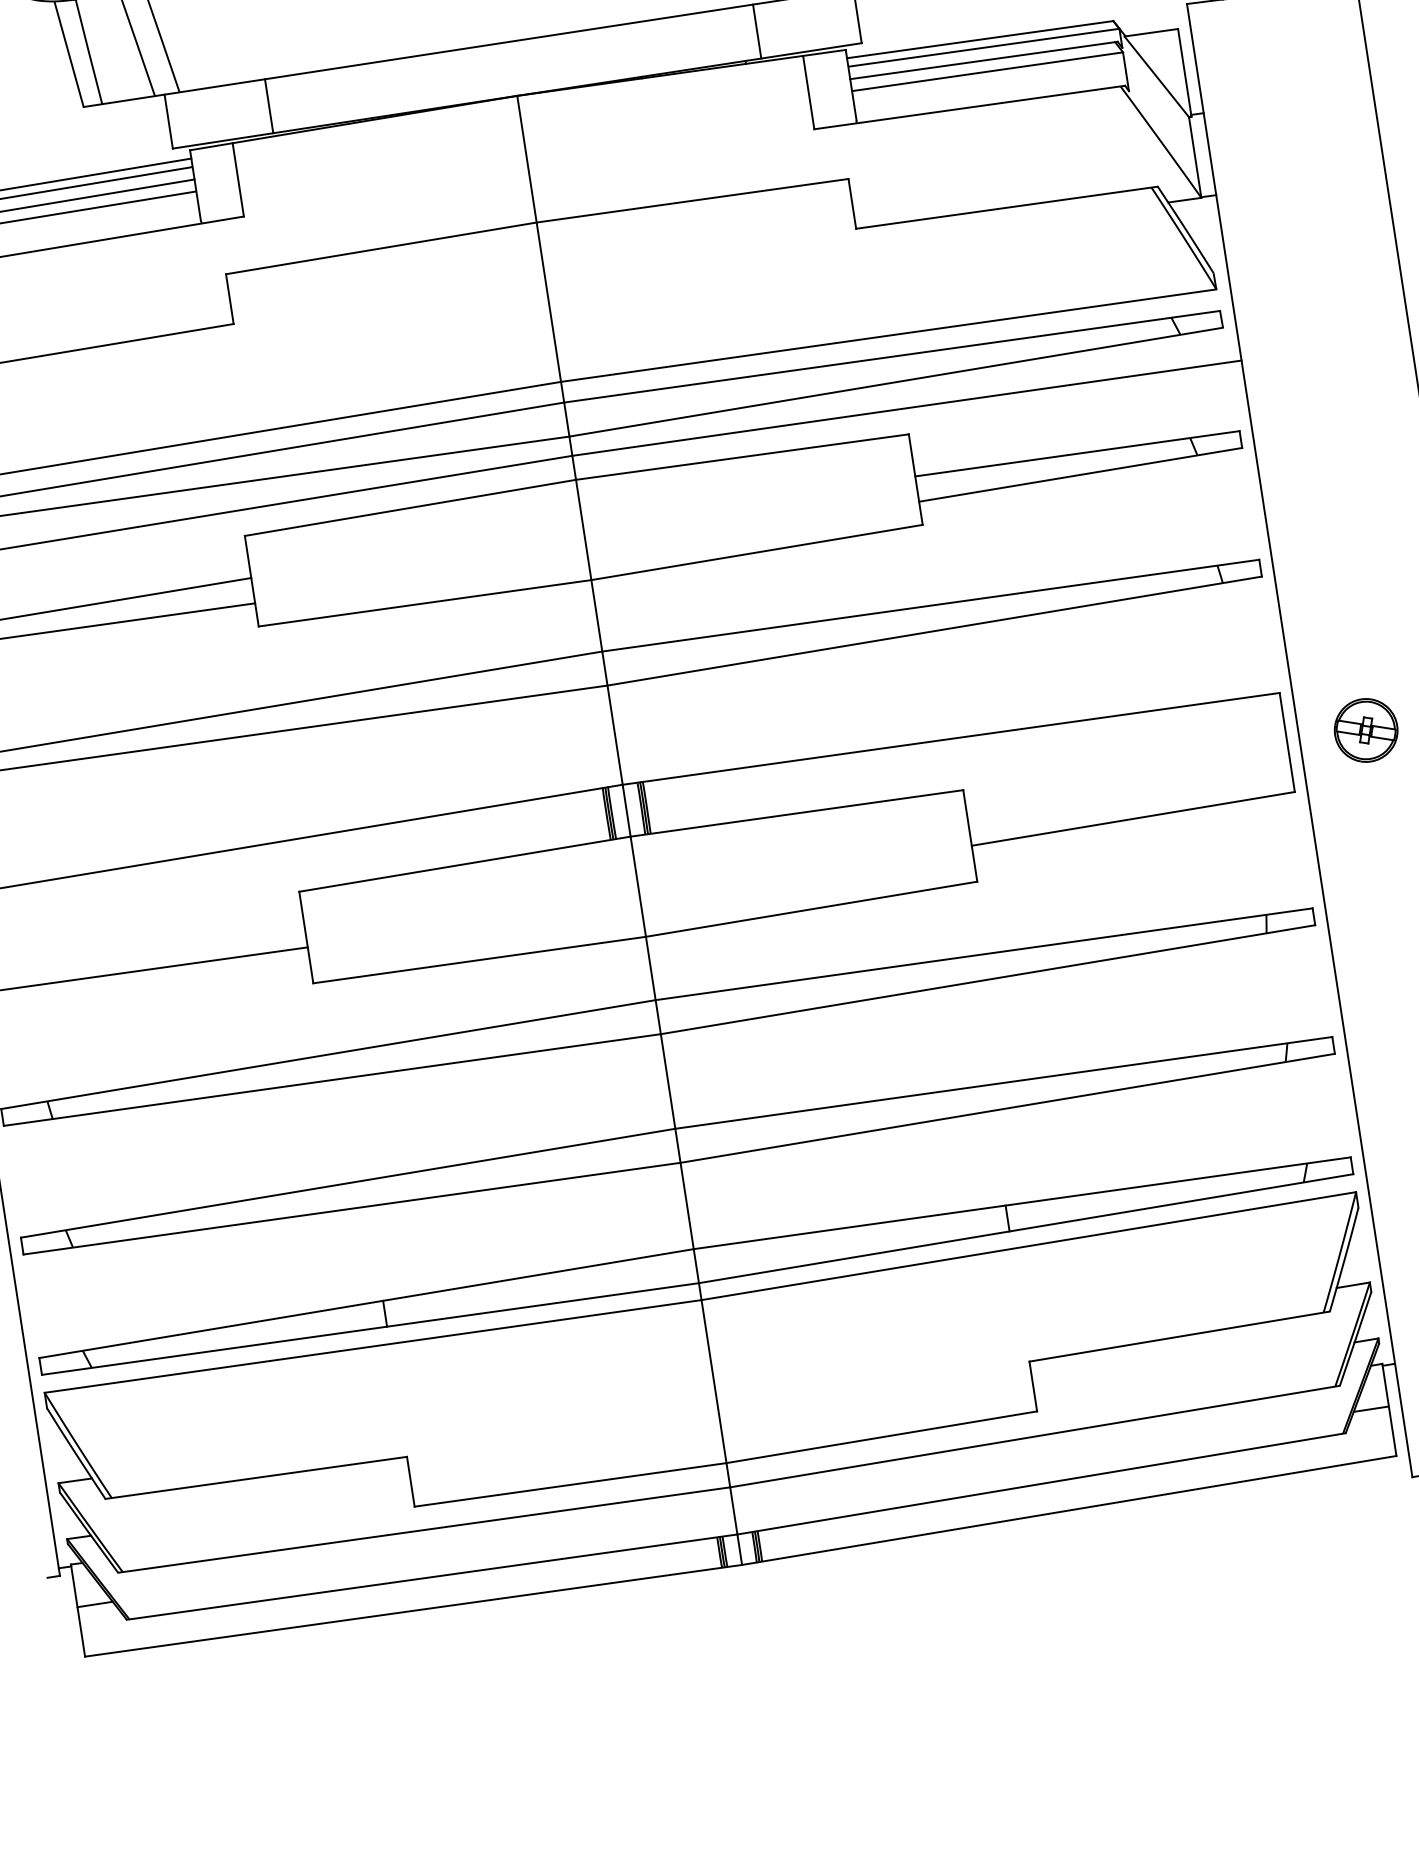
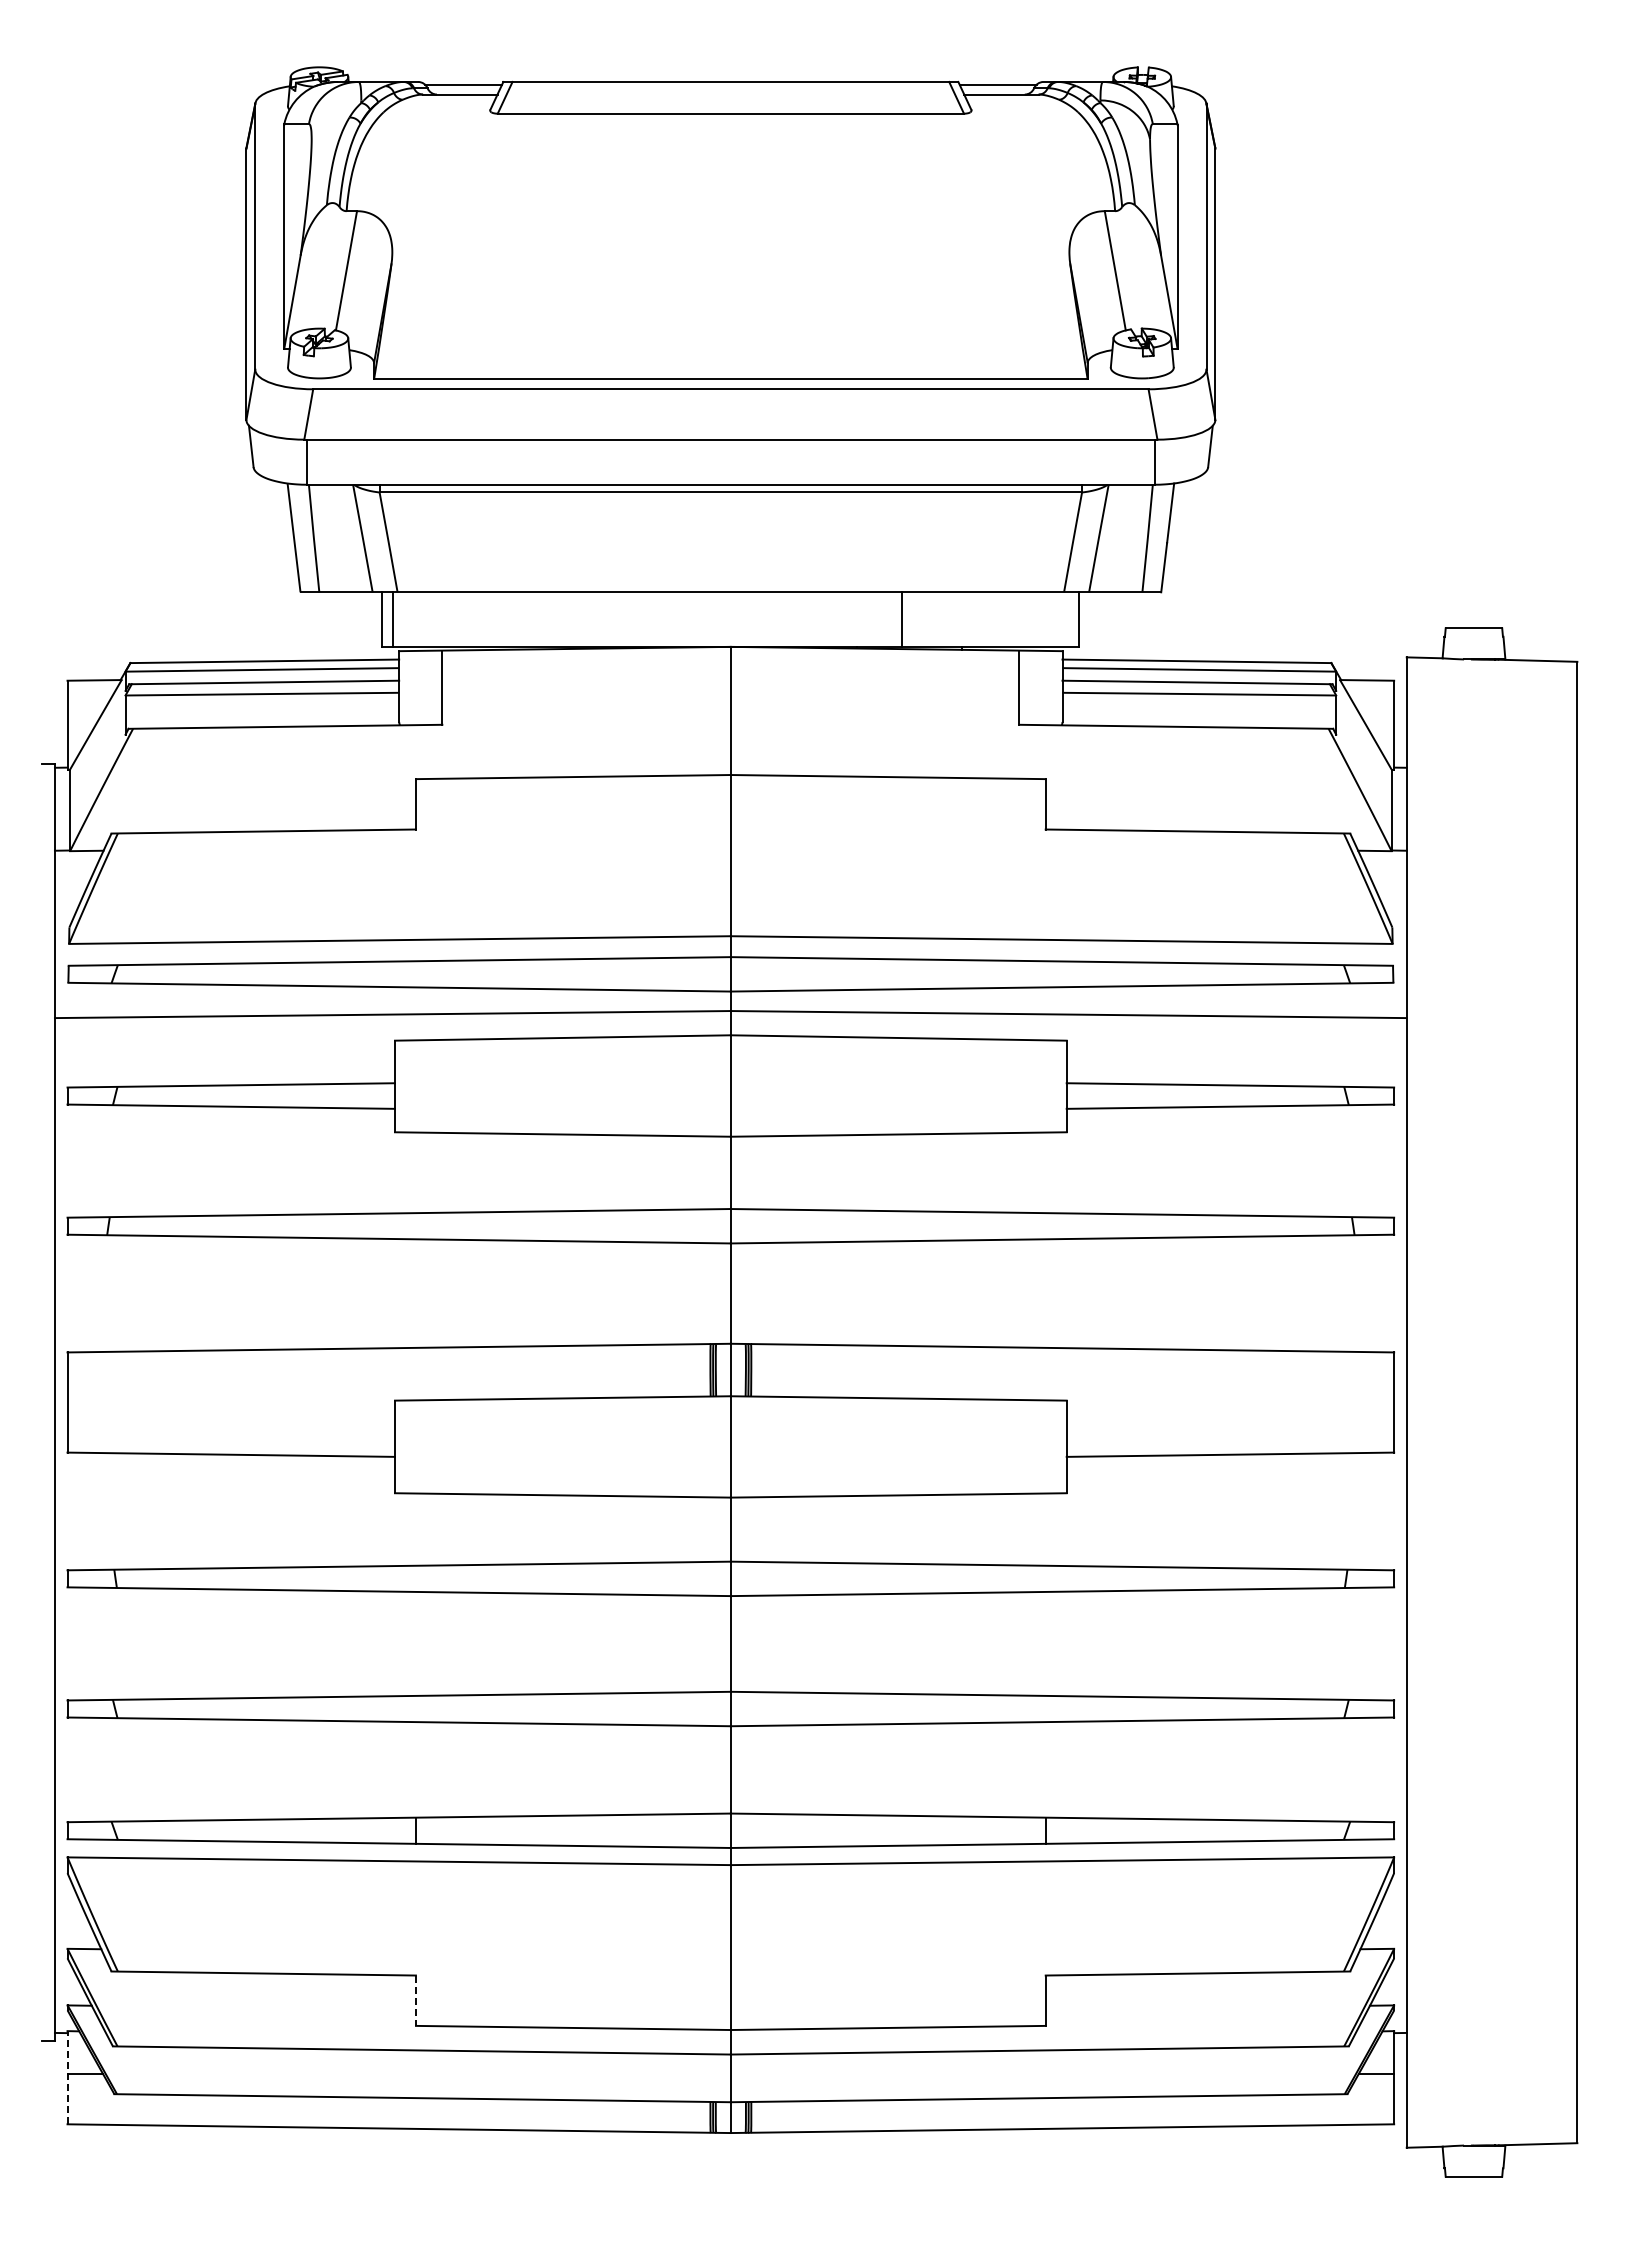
line: (756, 31) -> (901, 619), moved
line: (268, 106) -> (392, 619), moved
part: (1365, 730) -> (1473, 1402), removed
line: (410, 1482) -> (415, 2001), solid -> dashed
line: (77, 1610) -> (67, 2077), solid -> dashed

